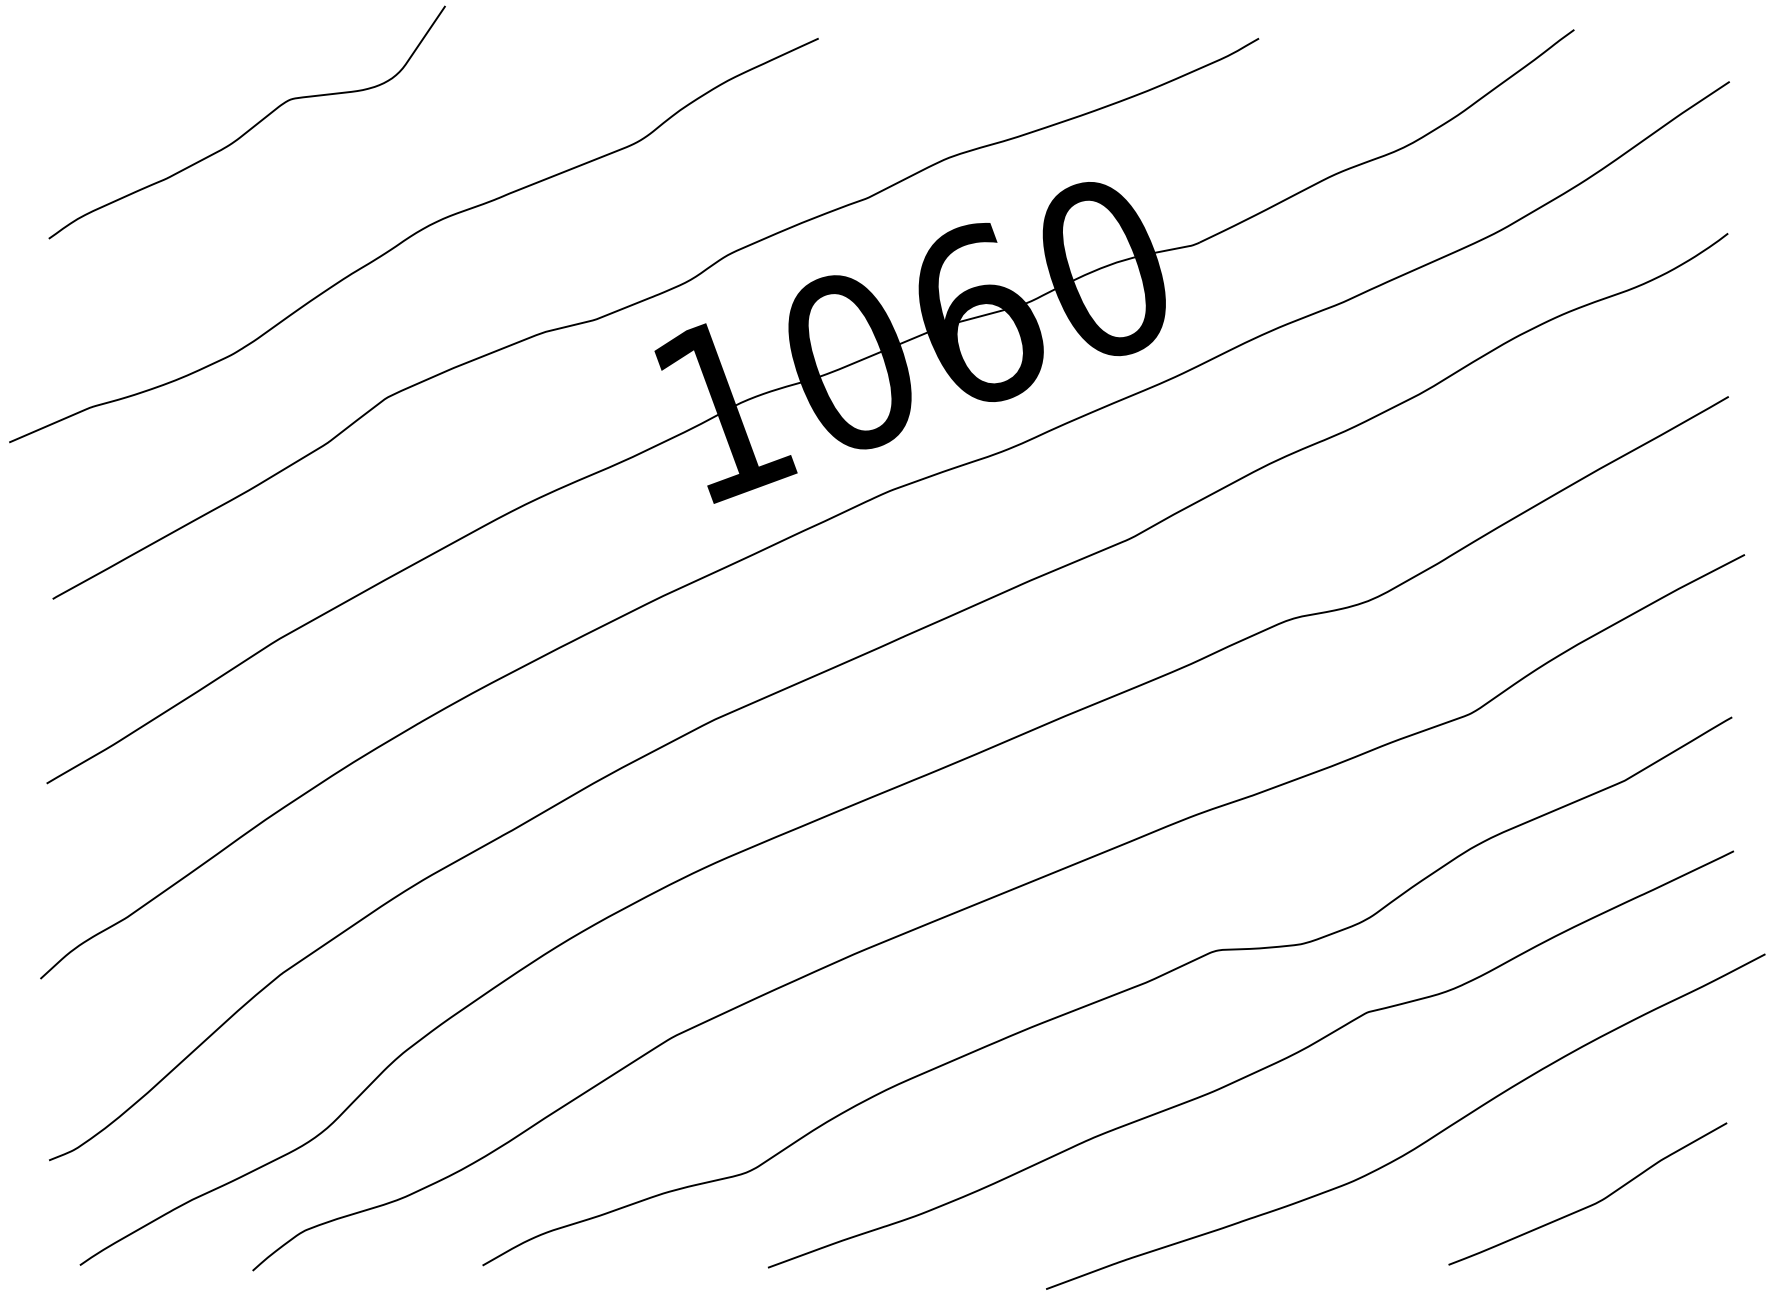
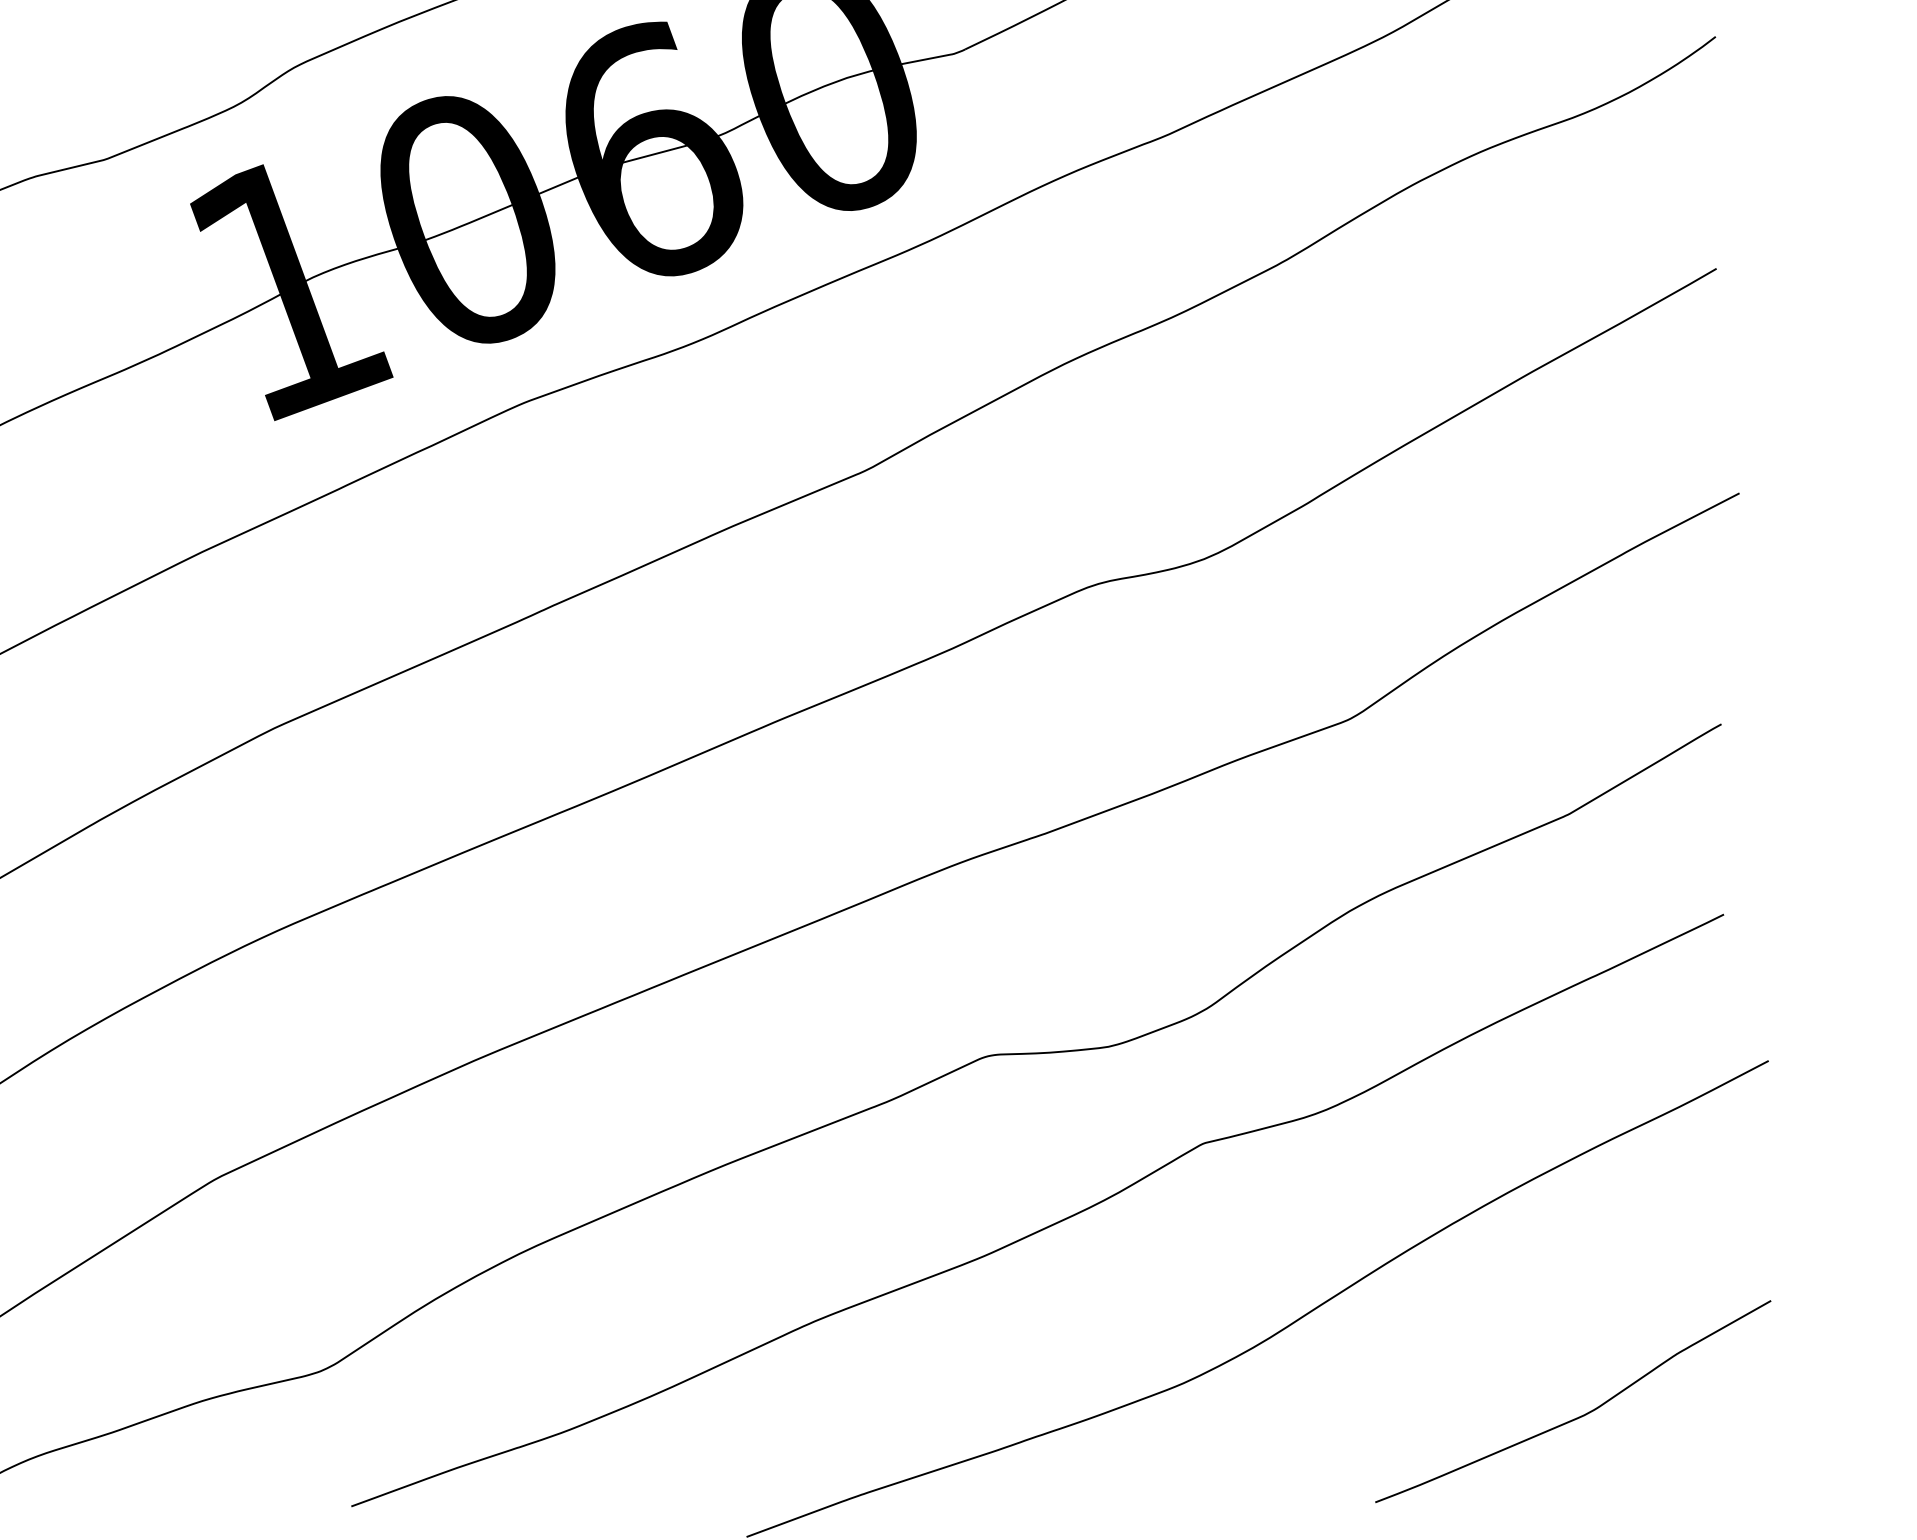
curve: (1590, 1204) -> (1576, 1416), moved

